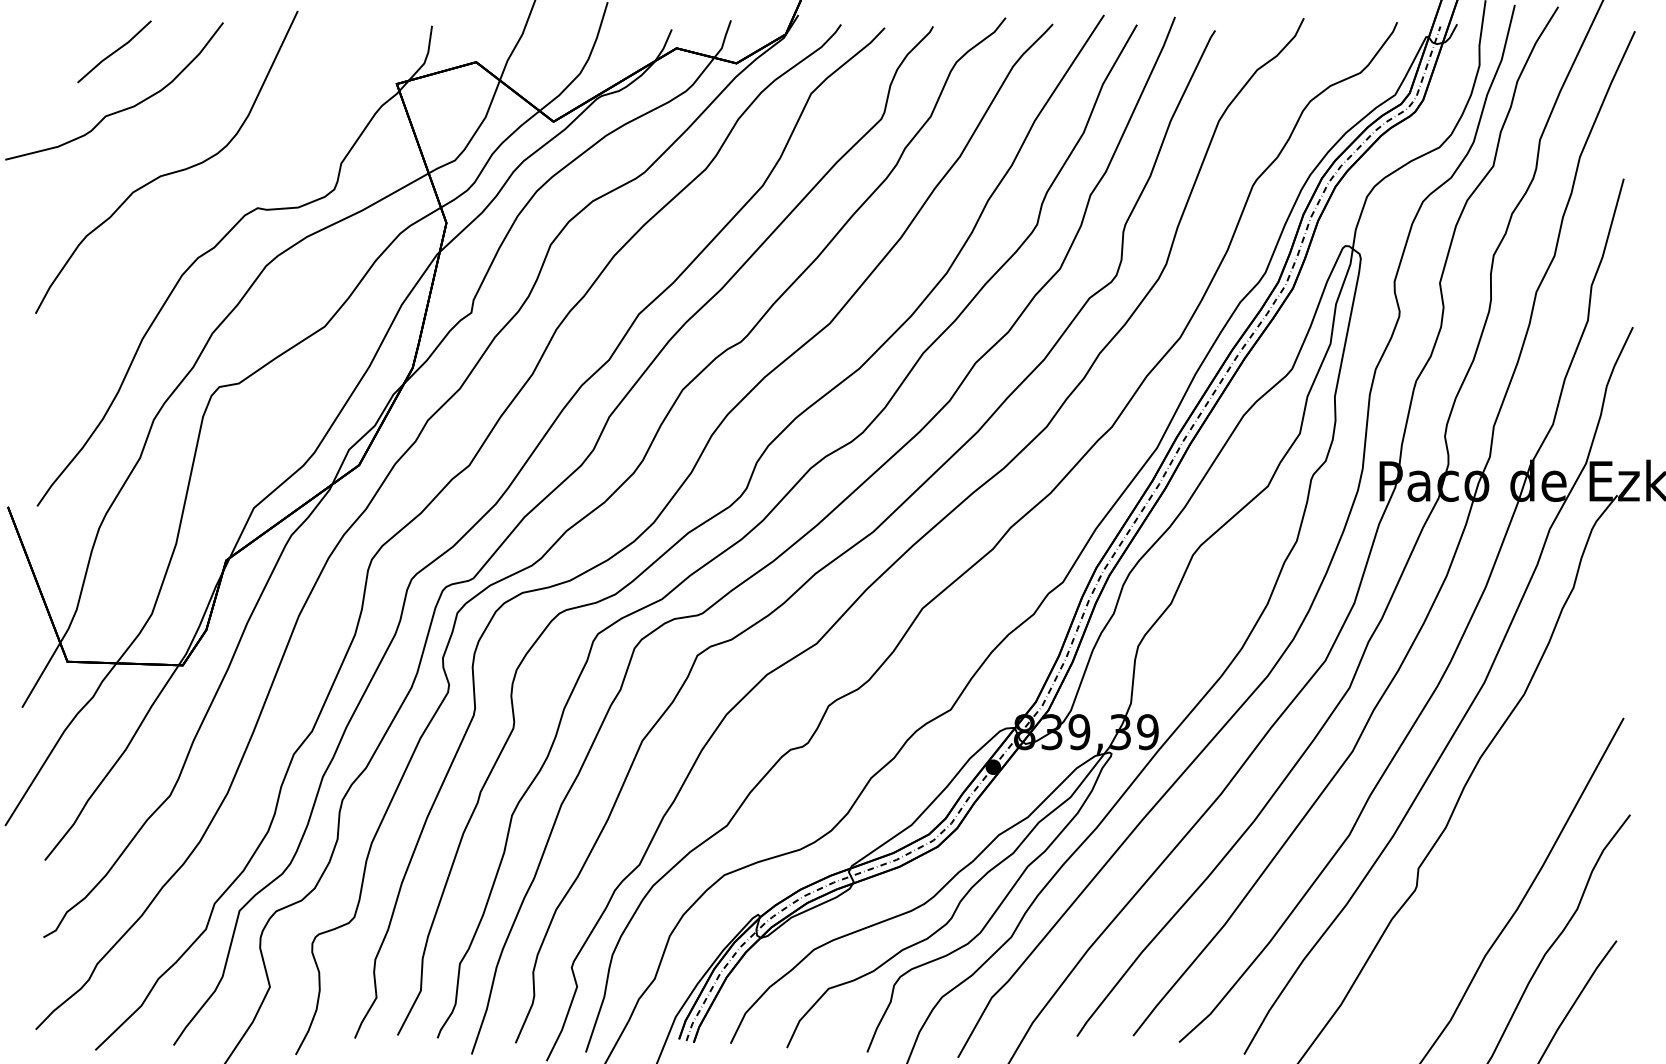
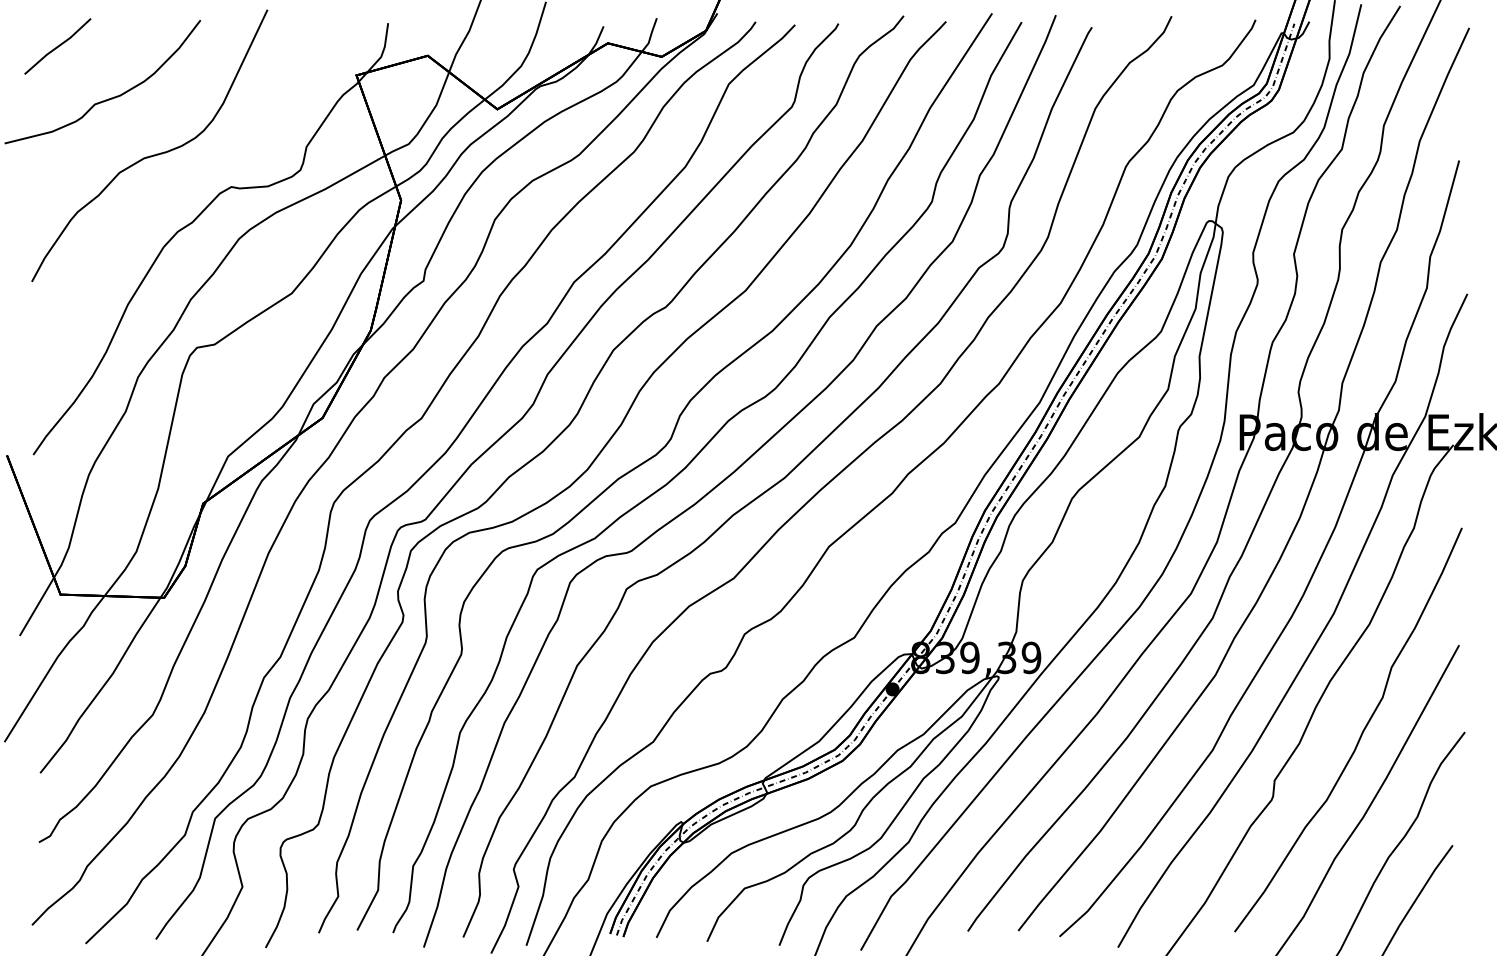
line: (114, 51) -> (57, 46), moved
curve: (1514, 816) -> (1360, 733), added

